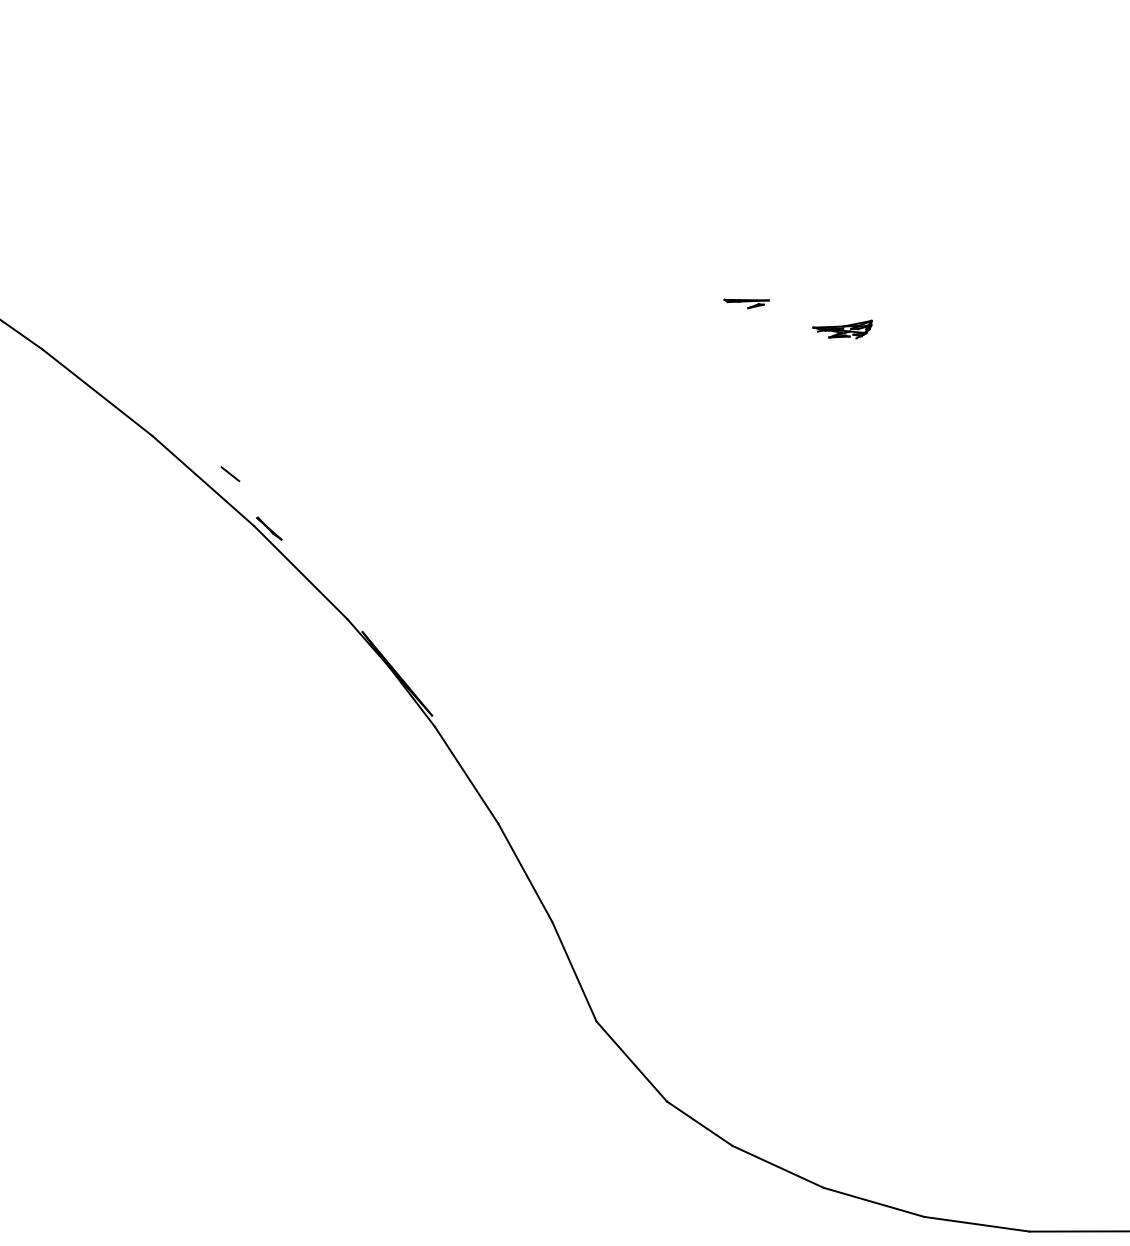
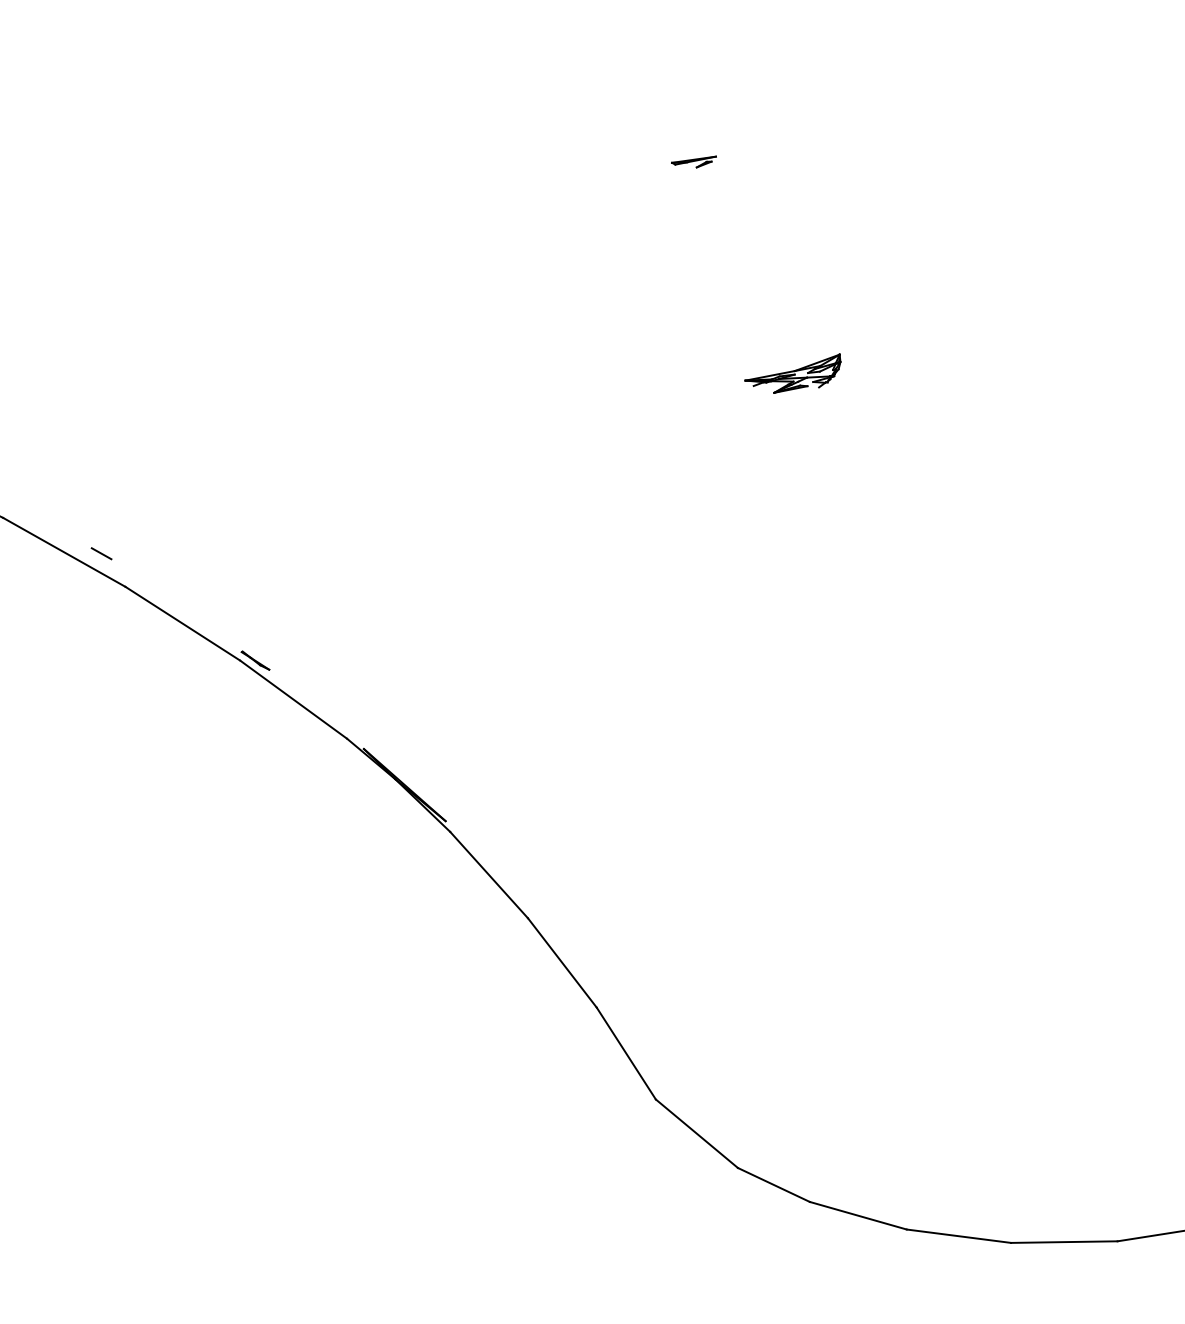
part: (745, 301) -> (693, 161), moved
part: (841, 327) -> (792, 373), size x1.67
line: (230, 473) -> (101, 553), moved

